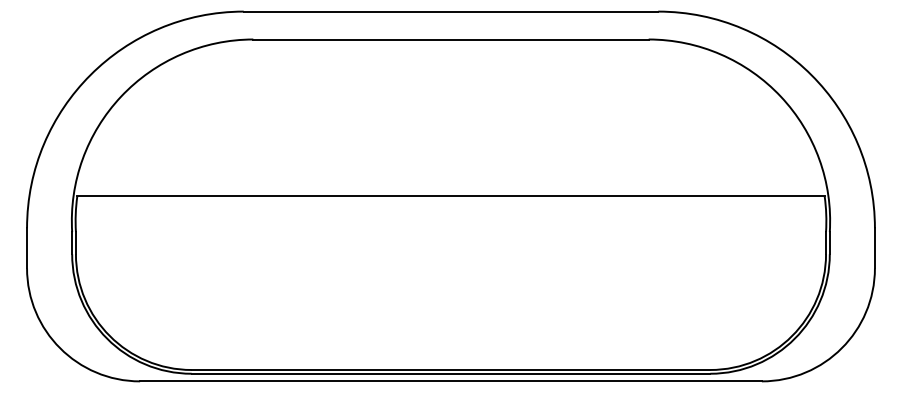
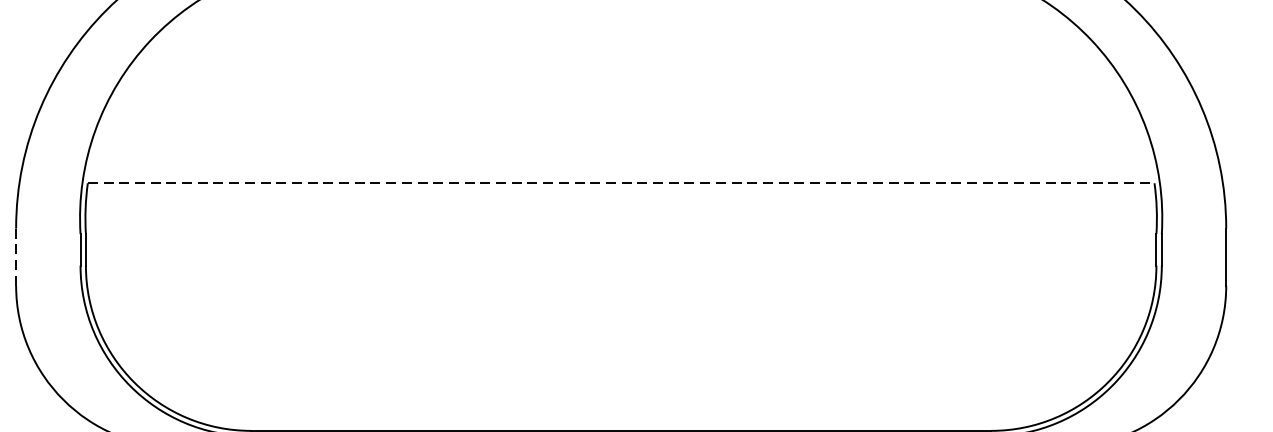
line: (450, 196) -> (620, 183), solid -> dashed
line: (27, 248) -> (16, 257), solid -> dashed

